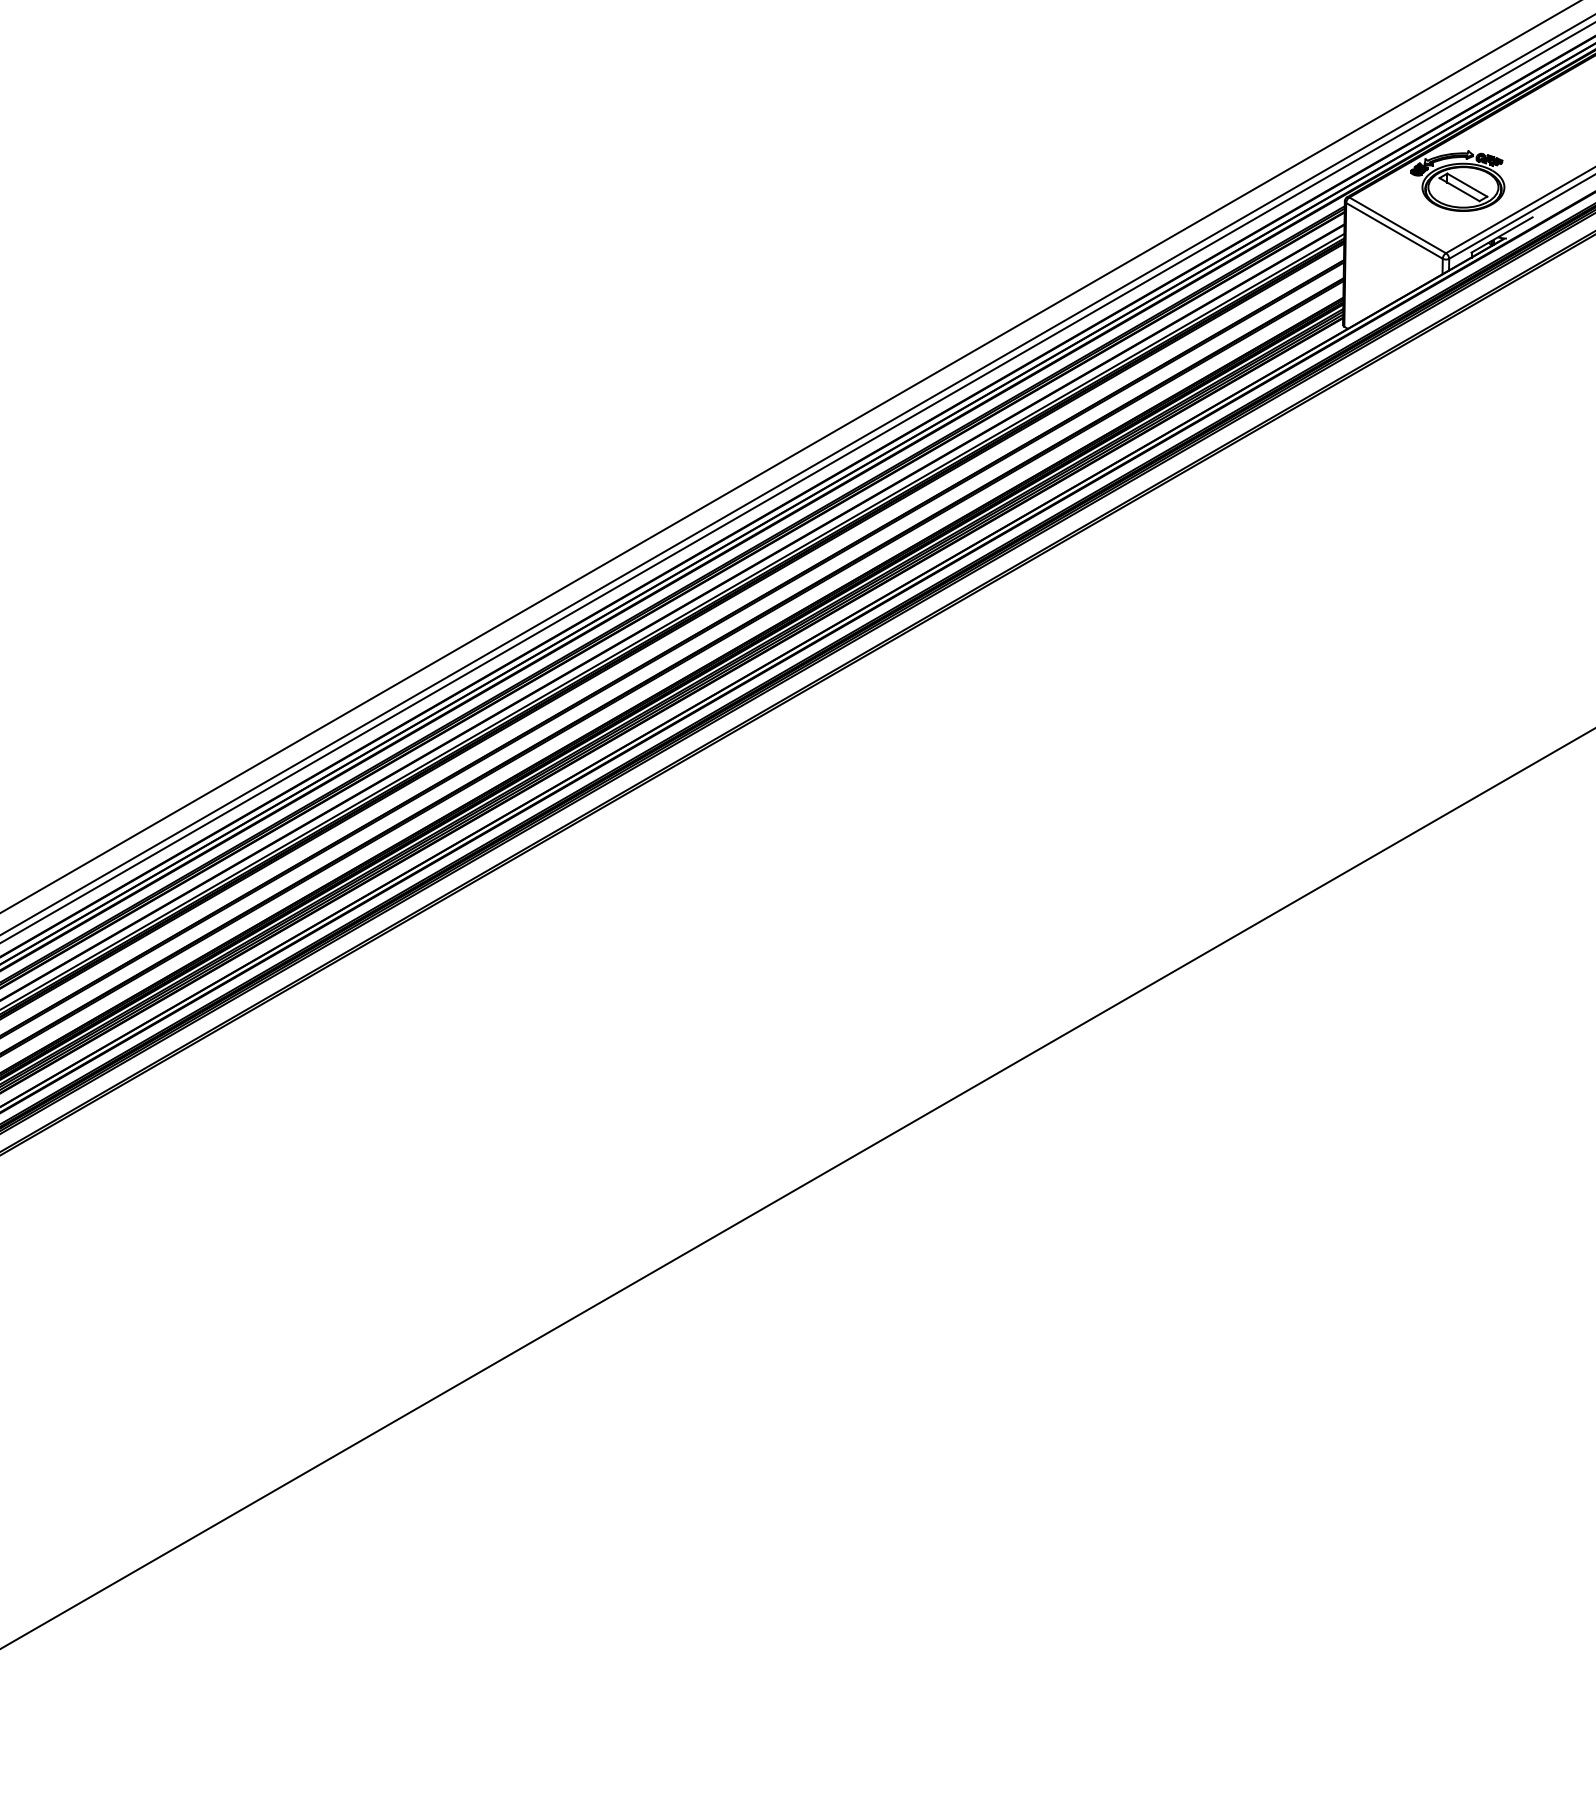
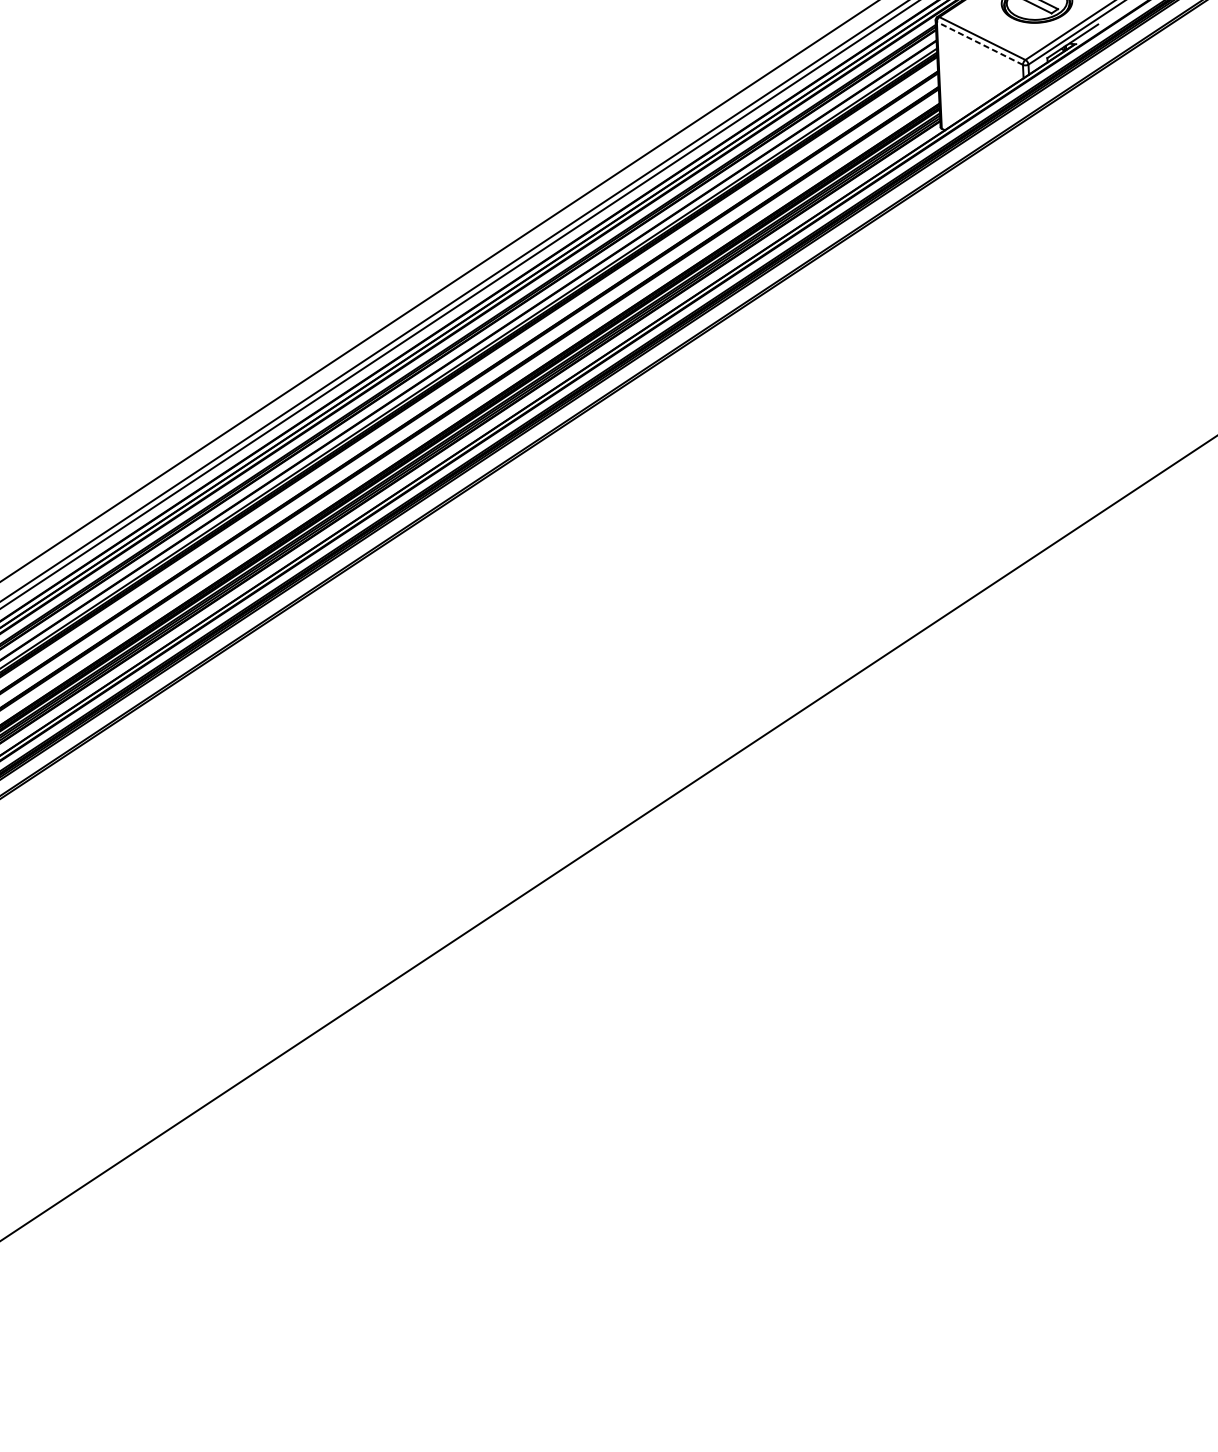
line: (1394, 230) -> (979, 43), solid -> dashed

